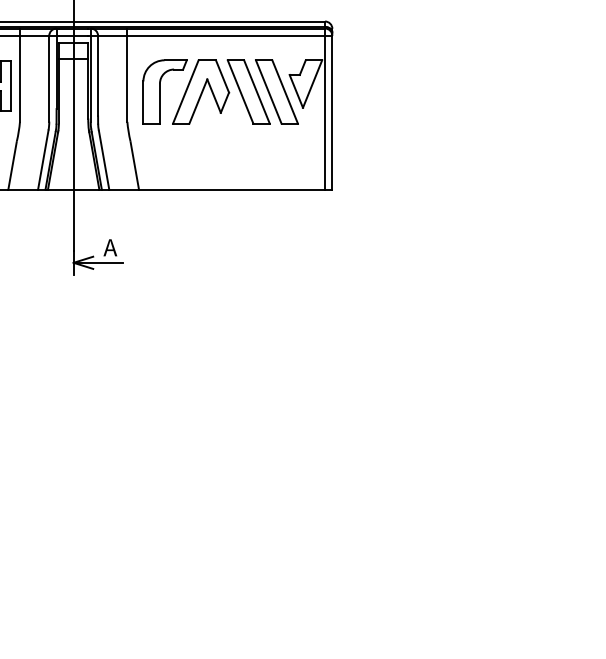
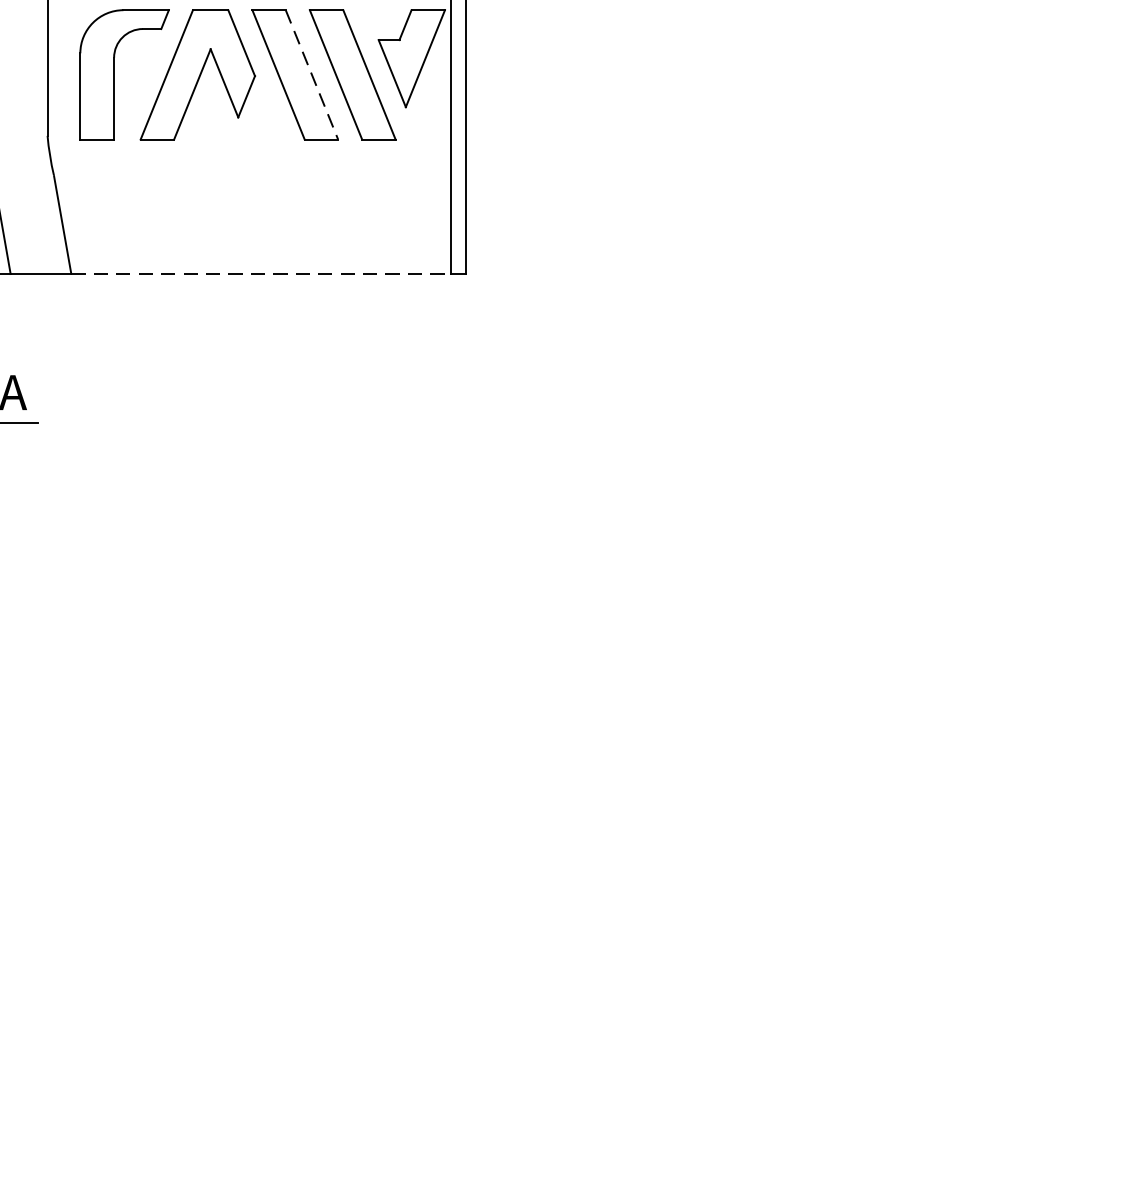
line: (257, 92) -> (313, 75), solid -> dashed
line: (232, 189) -> (262, 273), solid -> dashed

